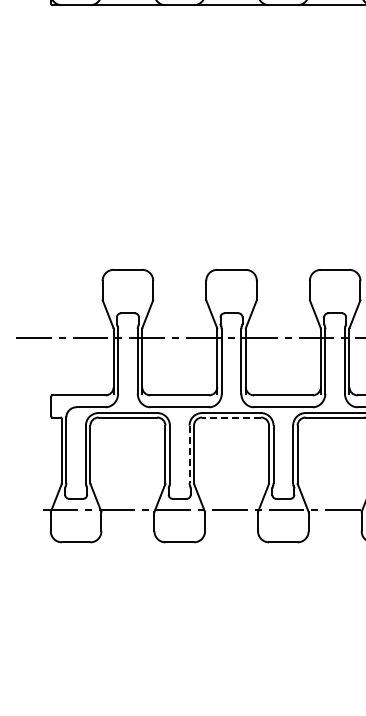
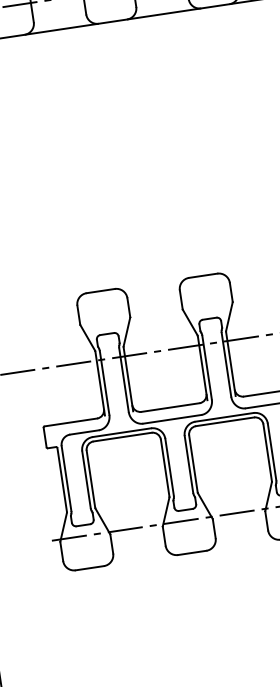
line: (231, 417) -> (225, 421), dashed -> solid
line: (189, 454) -> (188, 464), dashed -> solid

